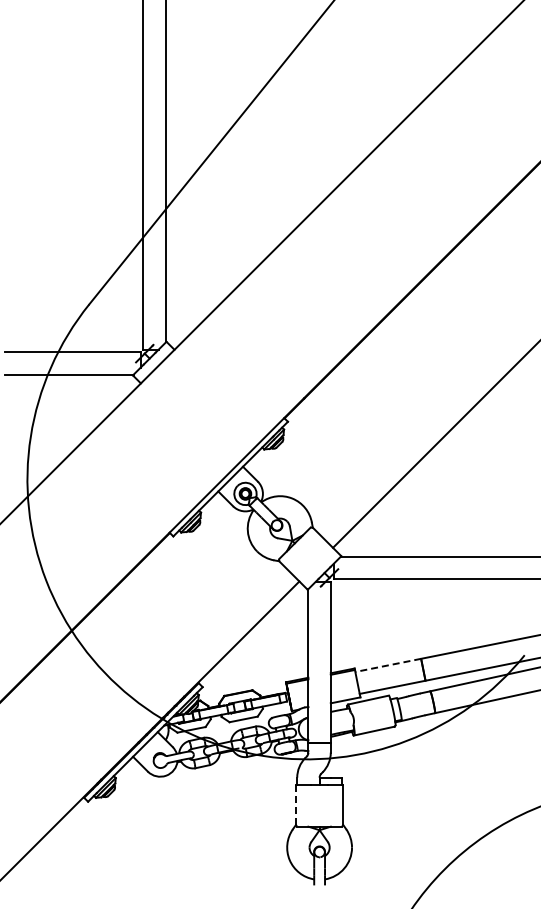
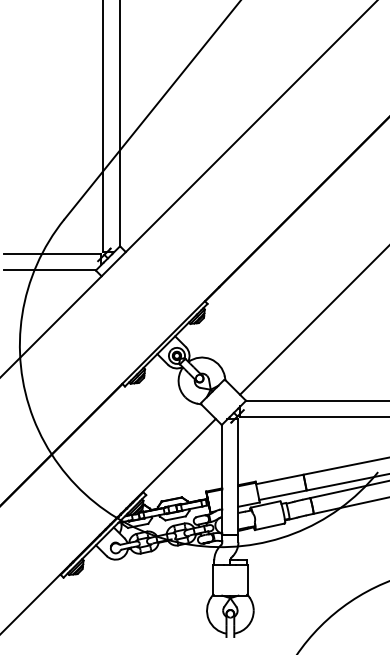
line: (388, 665) -> (280, 479), dashed -> solid
line: (295, 805) -> (213, 580), dashed -> solid

